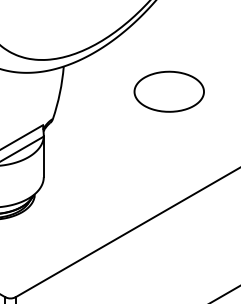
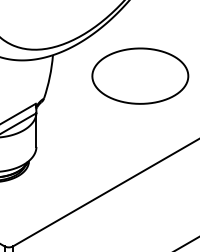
part: (169, 91) -> (140, 75), size x1.67

